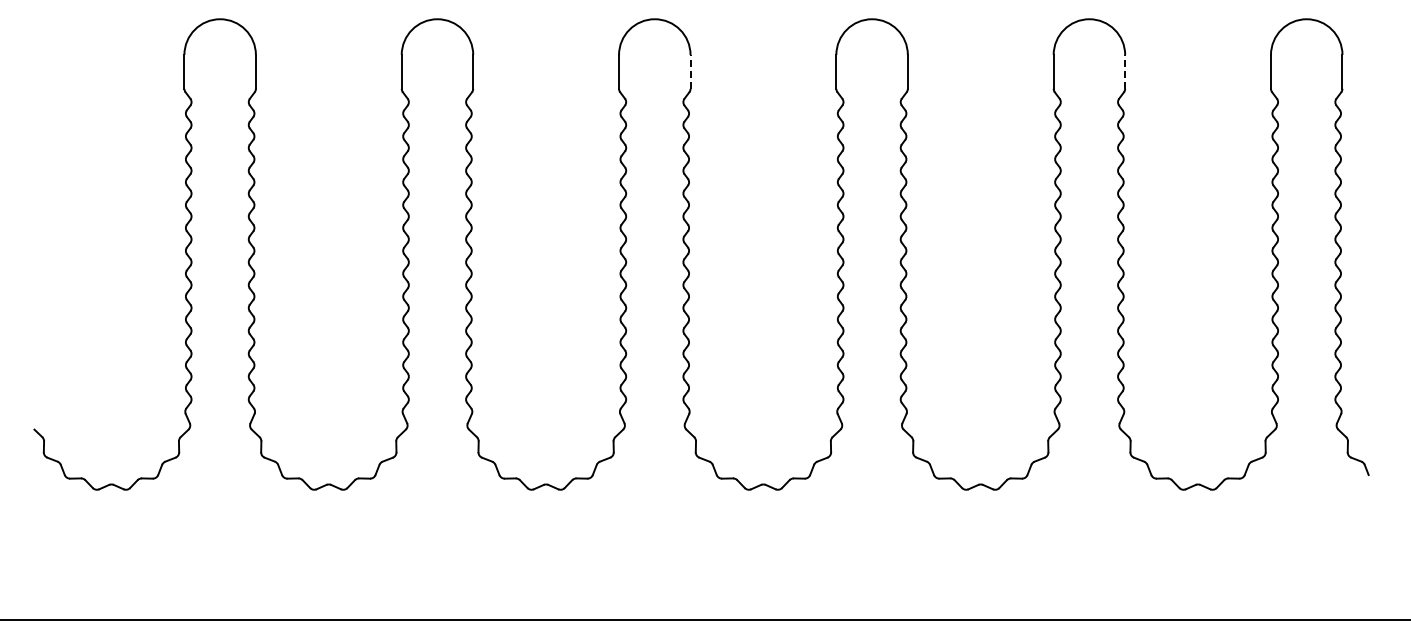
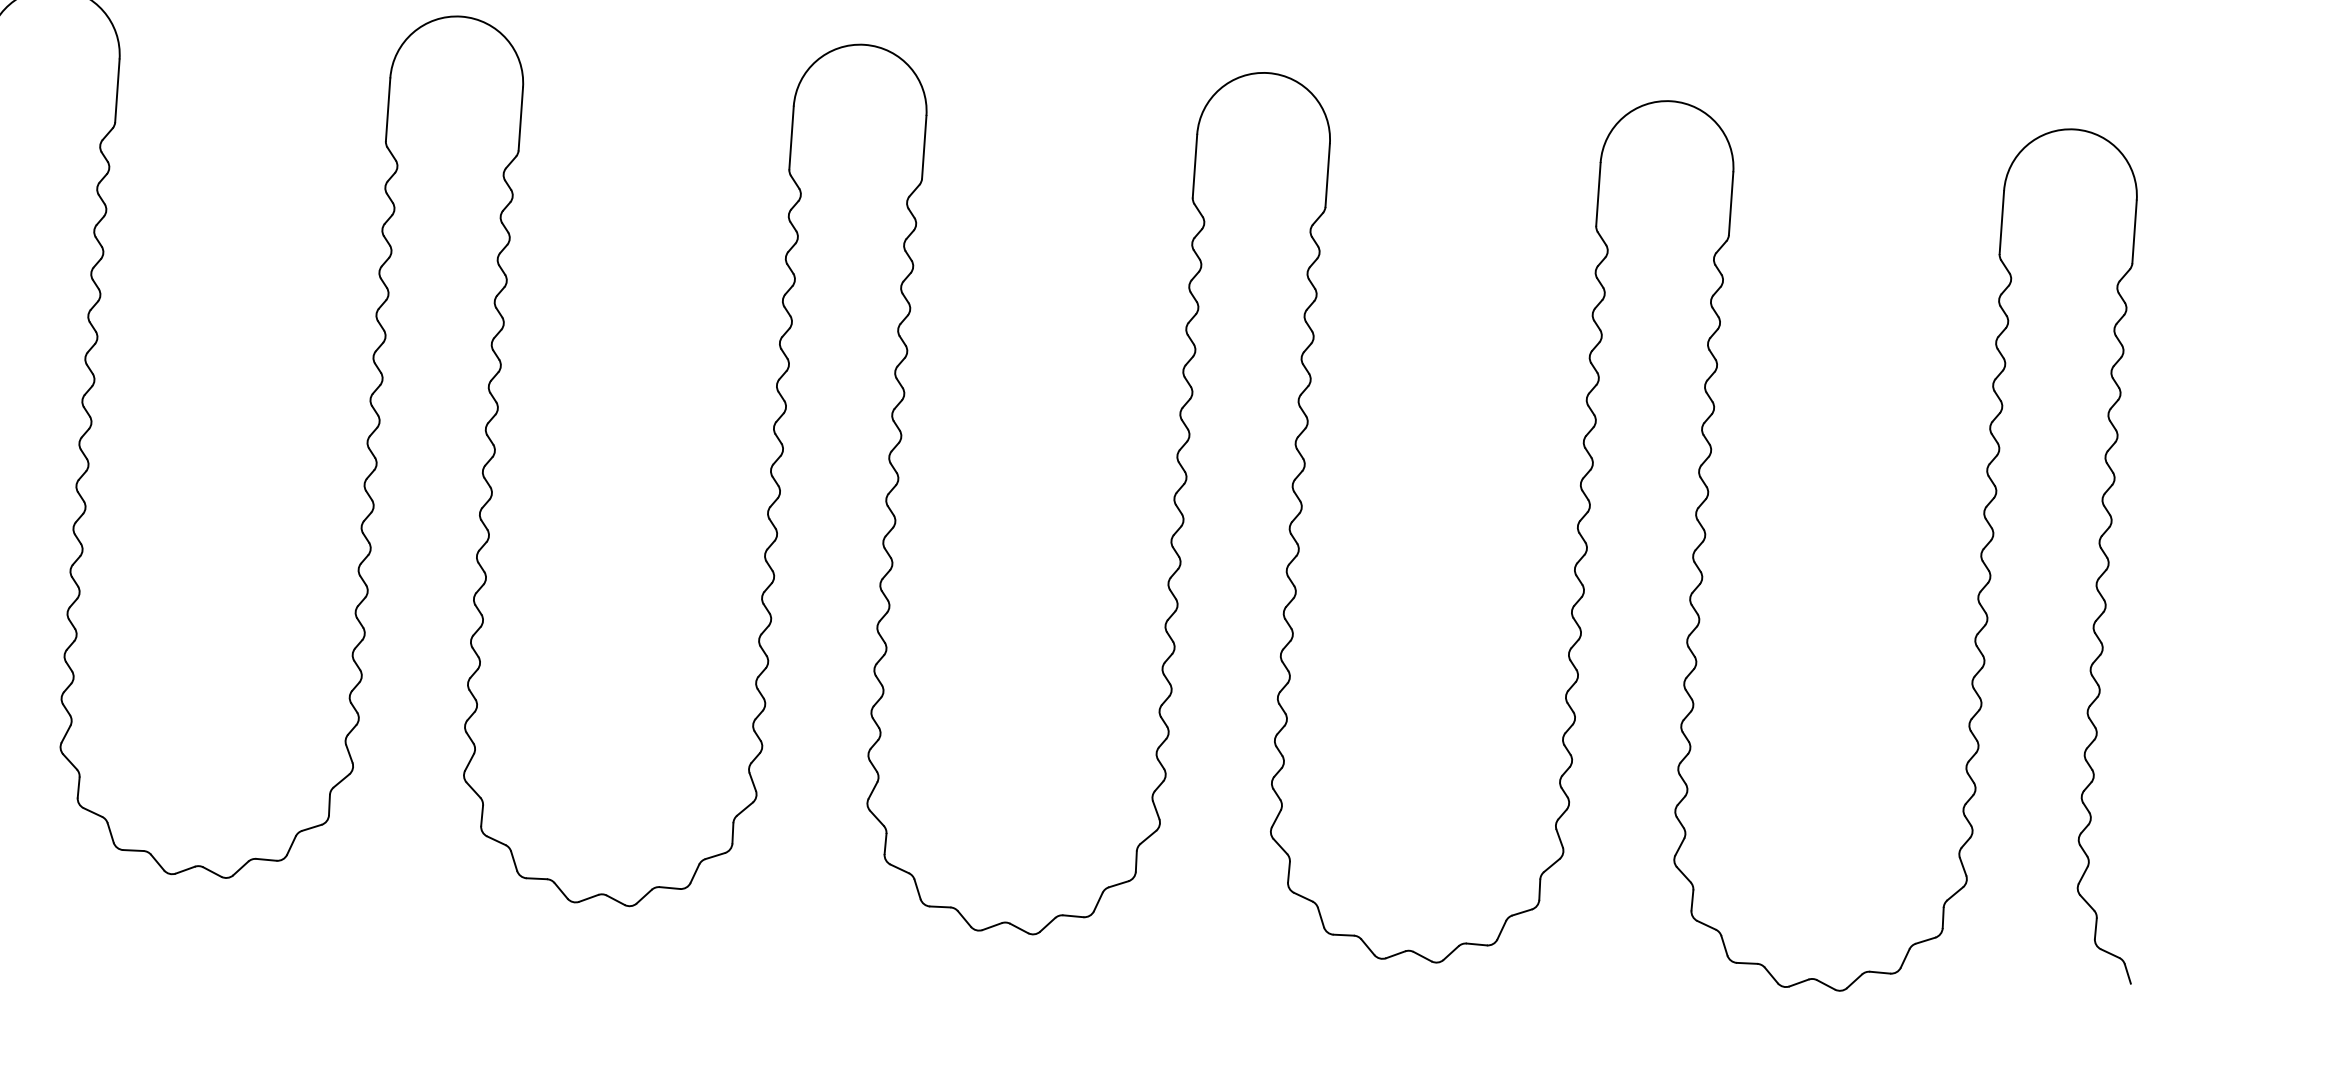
line: (690, 71) -> (924, 146), dashed -> solid
line: (1125, 71) -> (1731, 202), dashed -> solid

